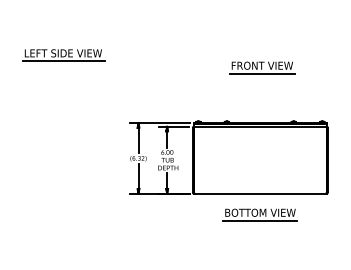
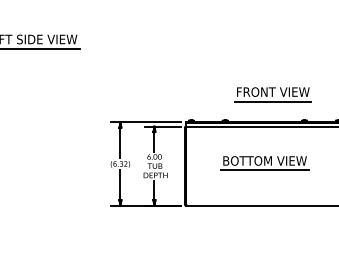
part: (262, 67) -> (273, 94), moved
part: (259, 214) -> (263, 162), moved

